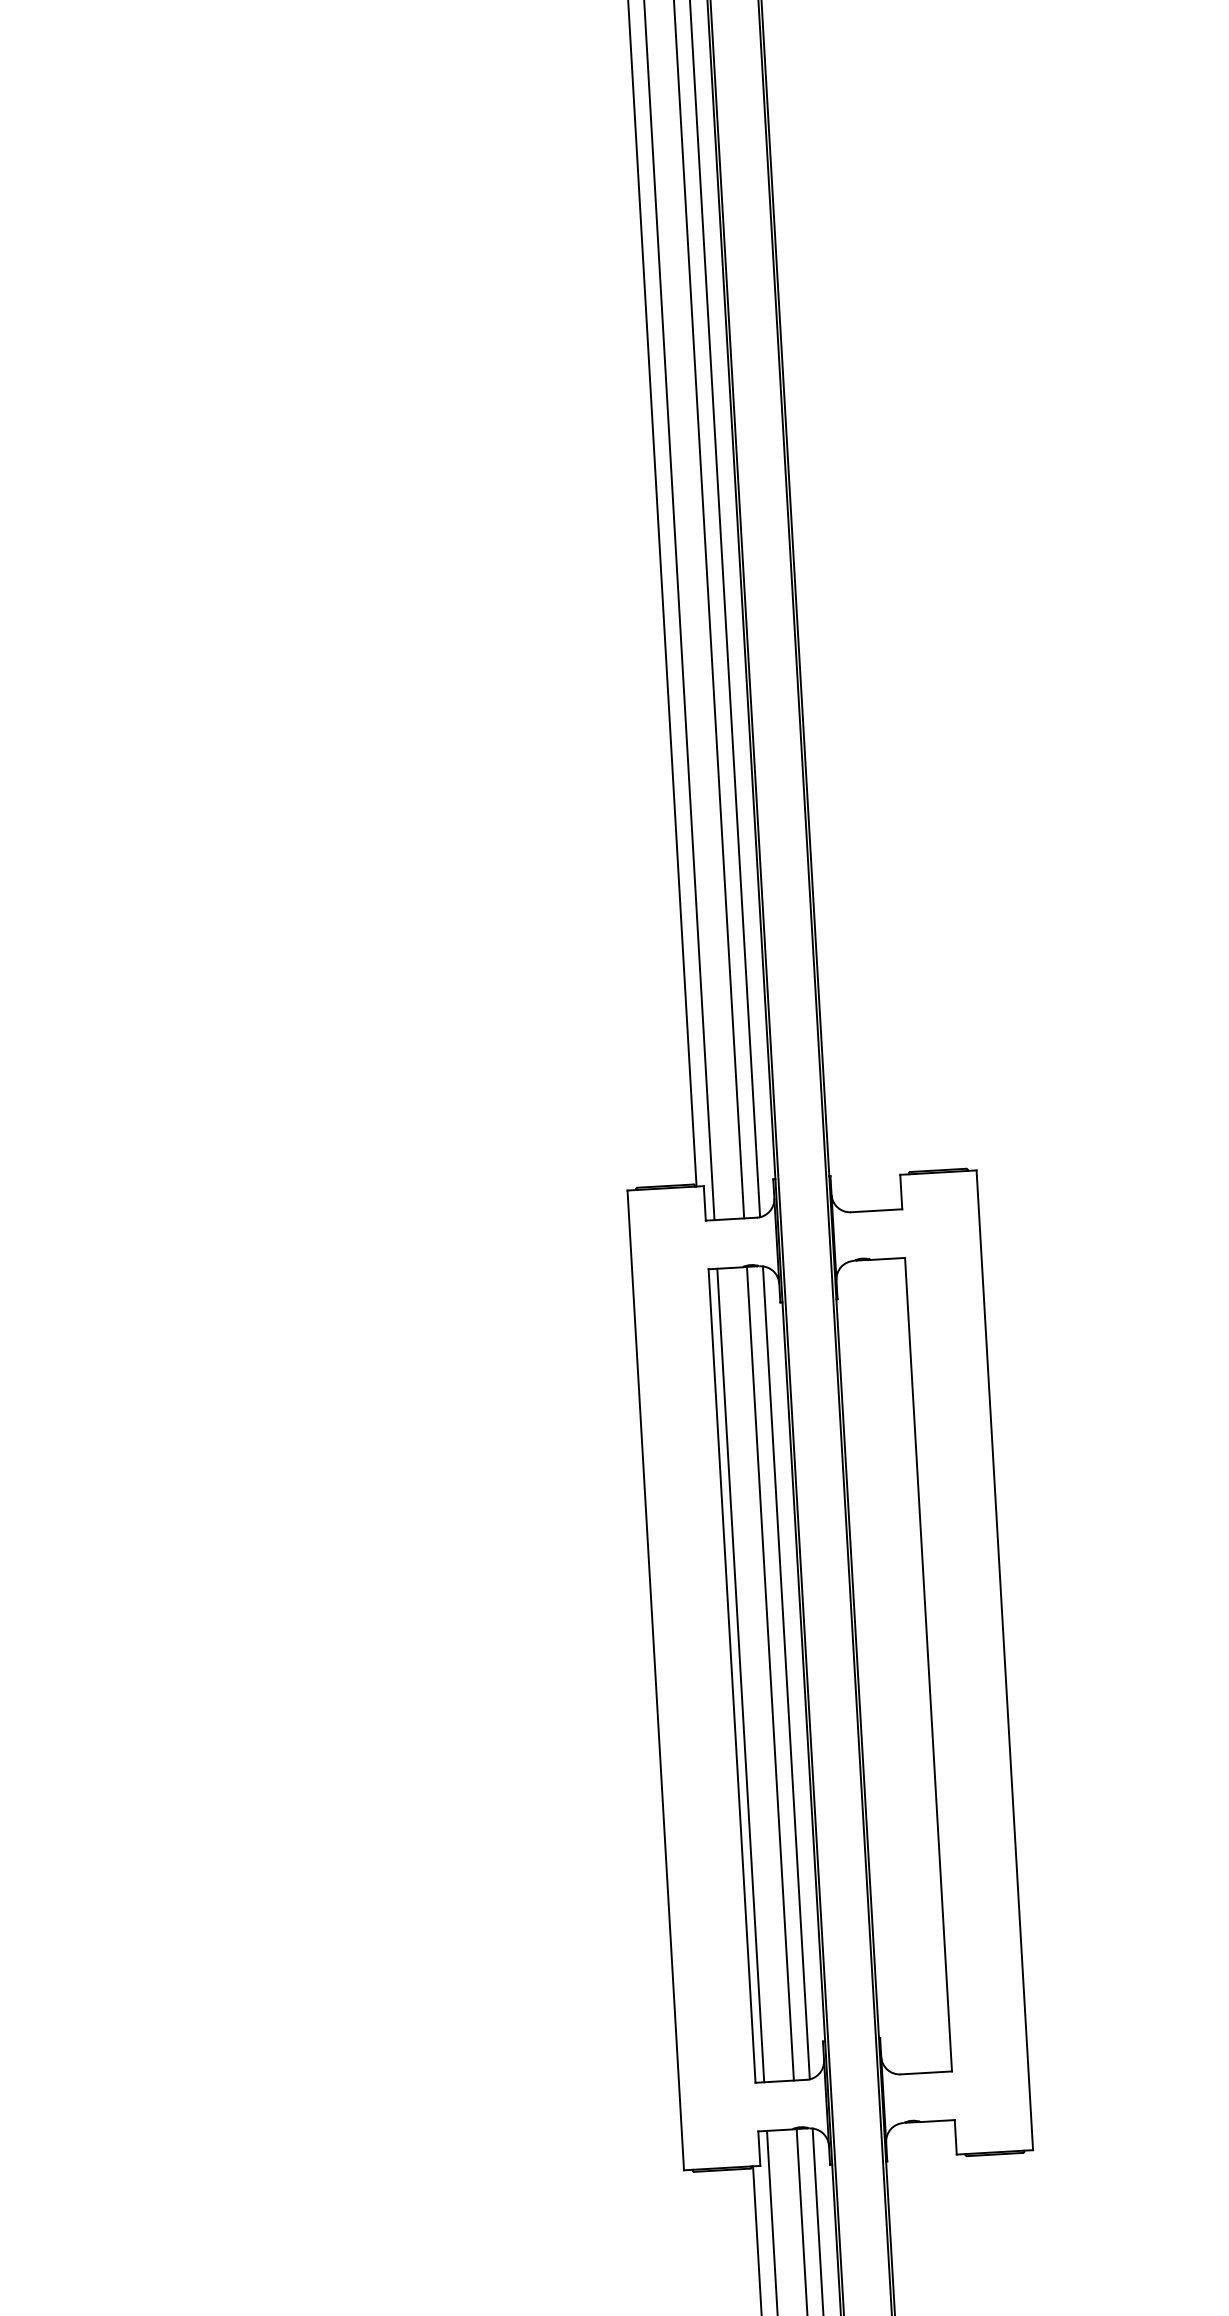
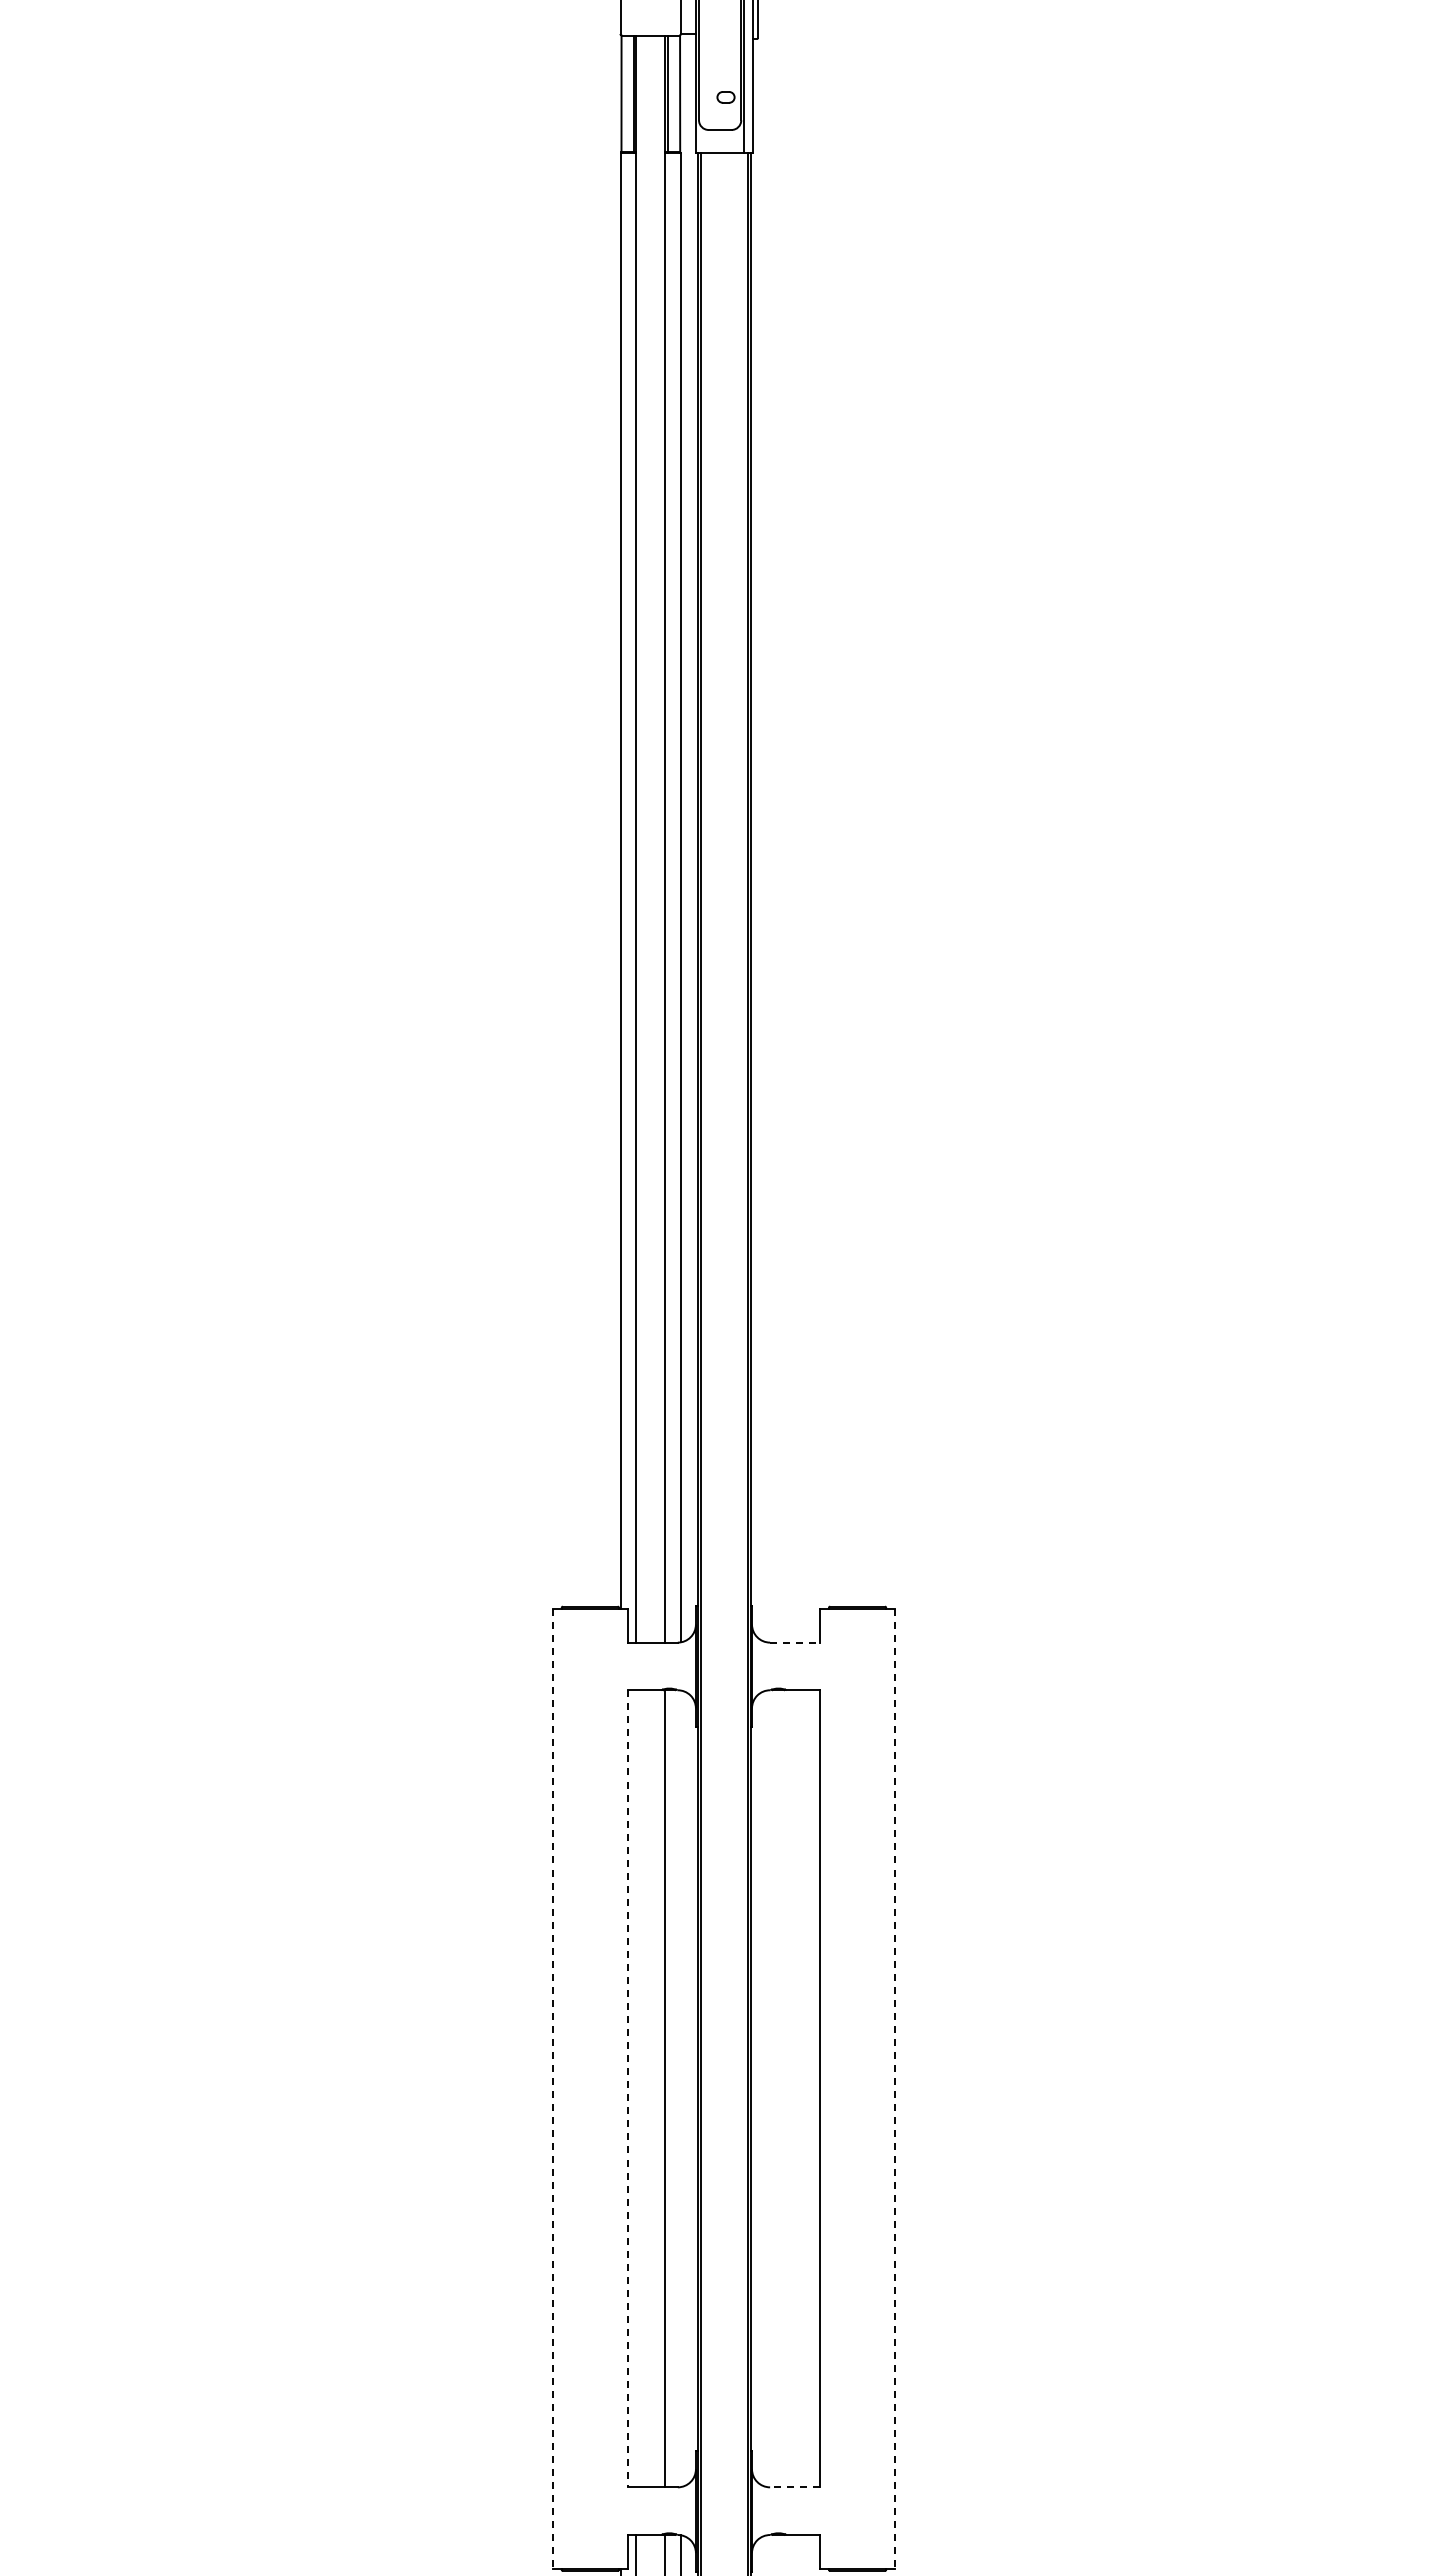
line: (877, 1210) -> (795, 1642), solid -> dashed
line: (1005, 1659) -> (895, 2088), solid -> dashed
line: (785, 1672) -> (680, 2088), removed
line: (731, 1675) -> (627, 2088), solid -> dashed
line: (740, 1675) -> (636, 2088), removed
line: (656, 1680) -> (553, 2088), solid -> dashed
line: (925, 2073) -> (794, 2487), solid -> dashed

